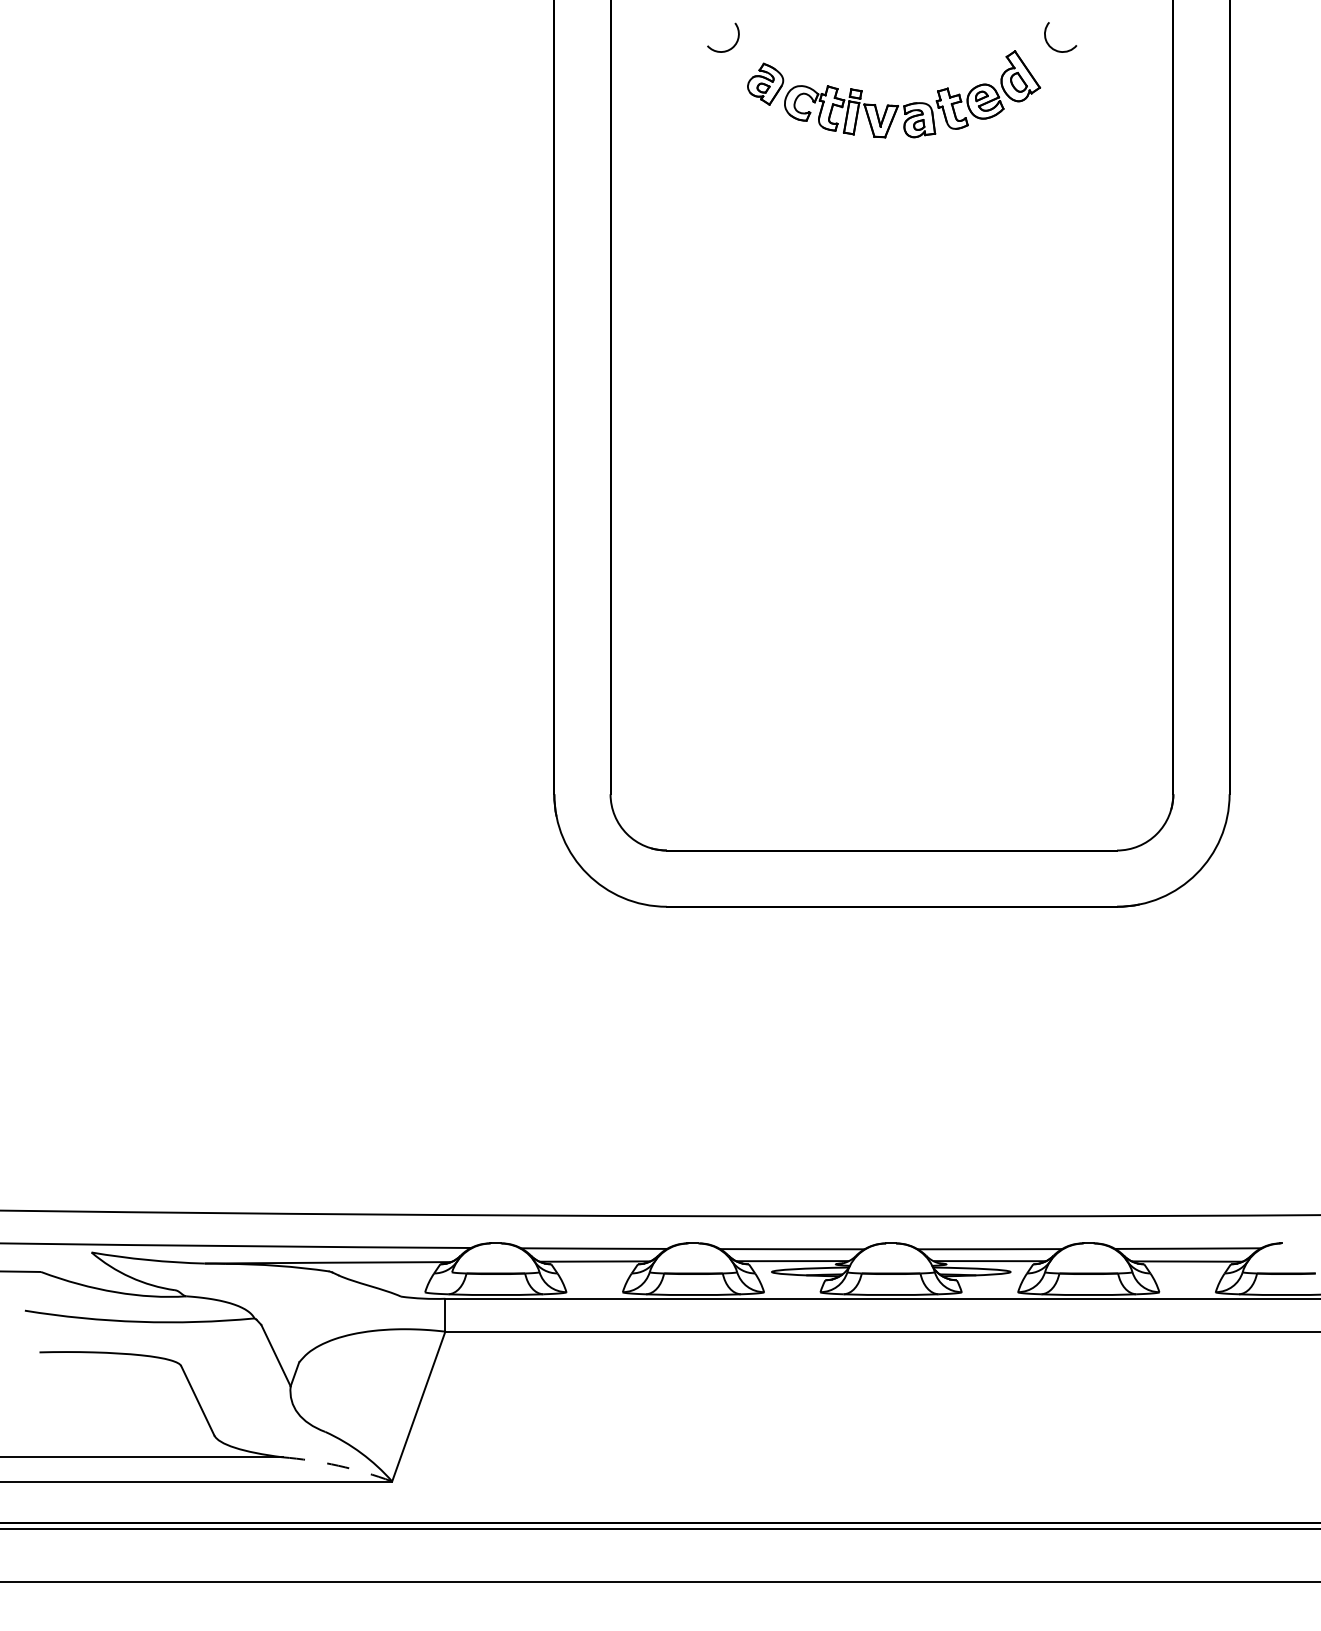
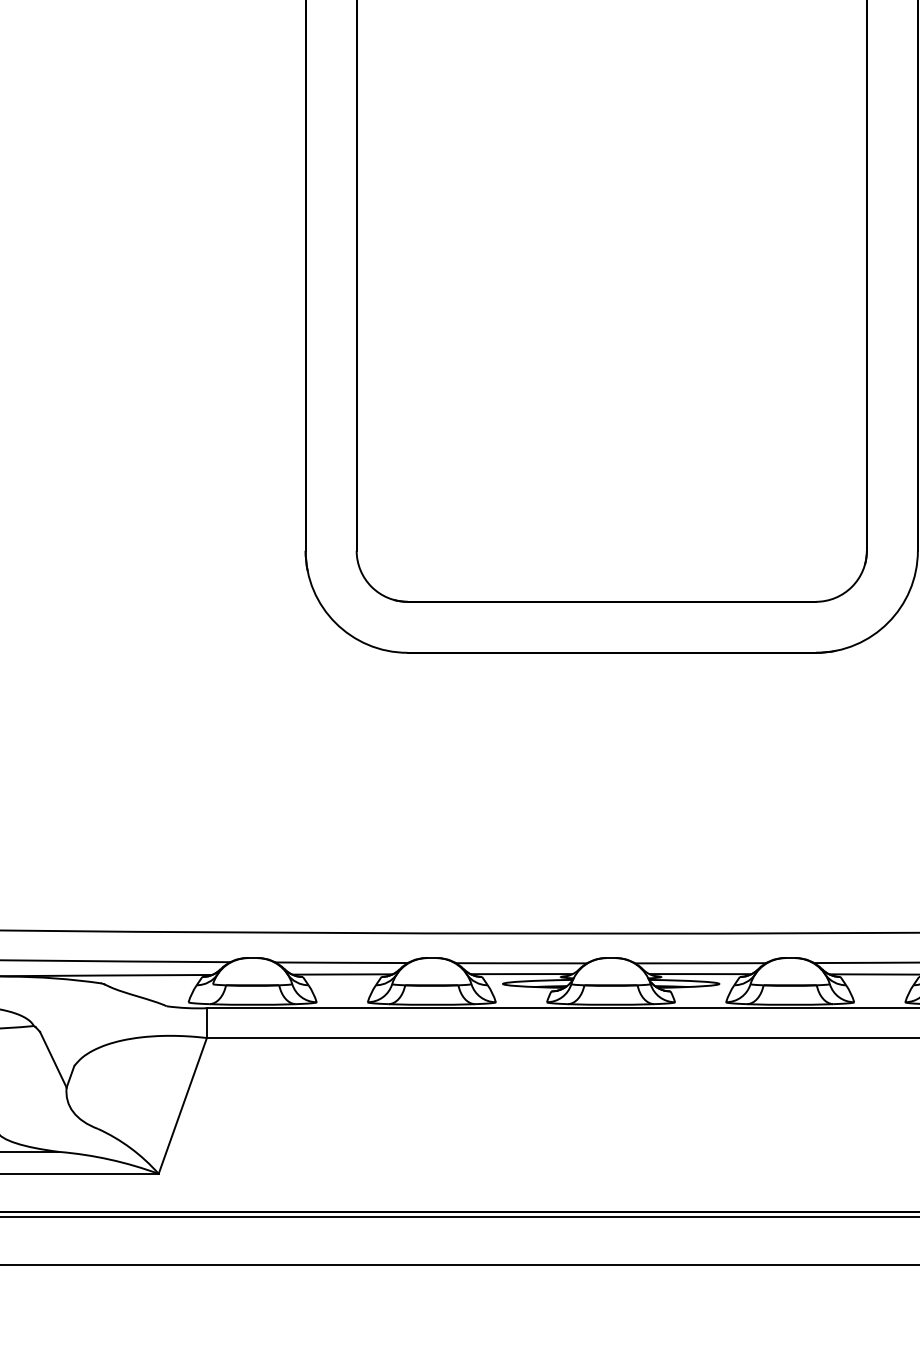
arc: (338, 1465) -> (110, 1159), dashed -> solid

